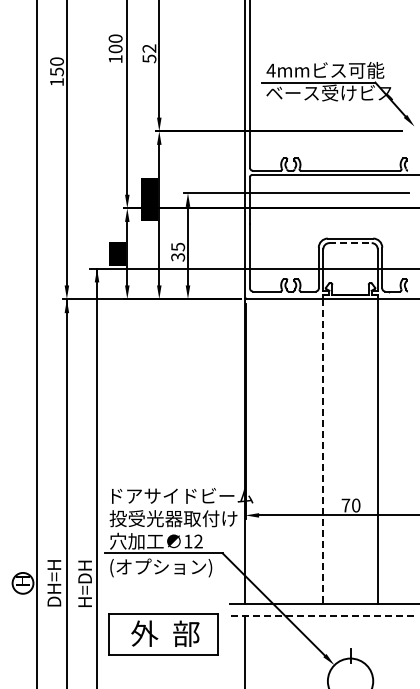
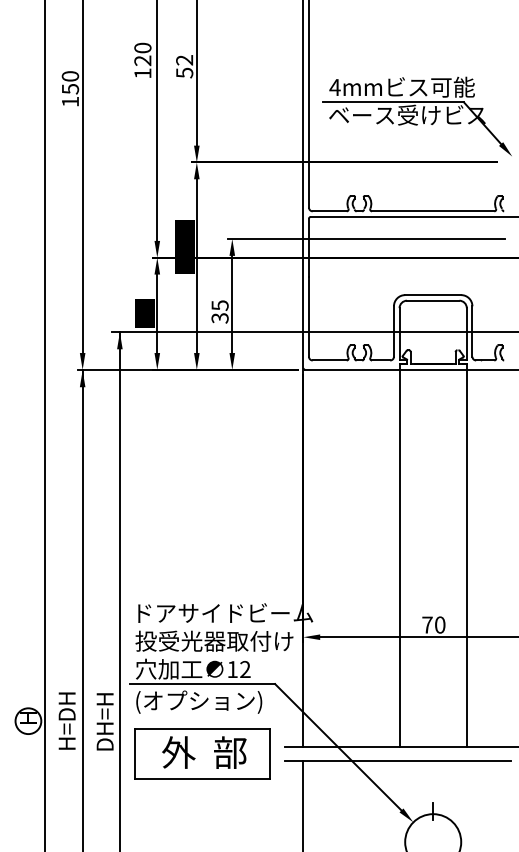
text: (115, 48) -> (142, 60), 100 -> 120
line: (351, 243) -> (434, 301), dashed -> solid
line: (323, 451) -> (399, 558), dashed -> solid
text: (54, 588) -> (67, 727), DH=H -> H=DH
text: (84, 589) -> (104, 728), H=DH -> DH=H
line: (322, 615) -> (398, 760), dashed -> solid
part: (163, 634) -> (202, 753), moved

